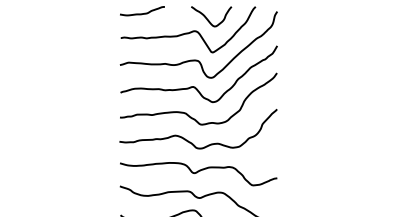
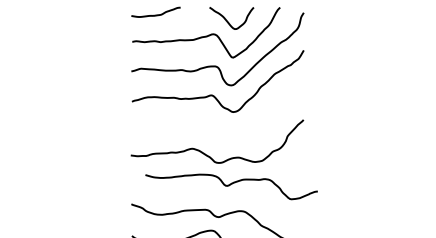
curve: (187, 113) -> (205, 124), removed
curve: (197, 172) -> (230, 185), moved

